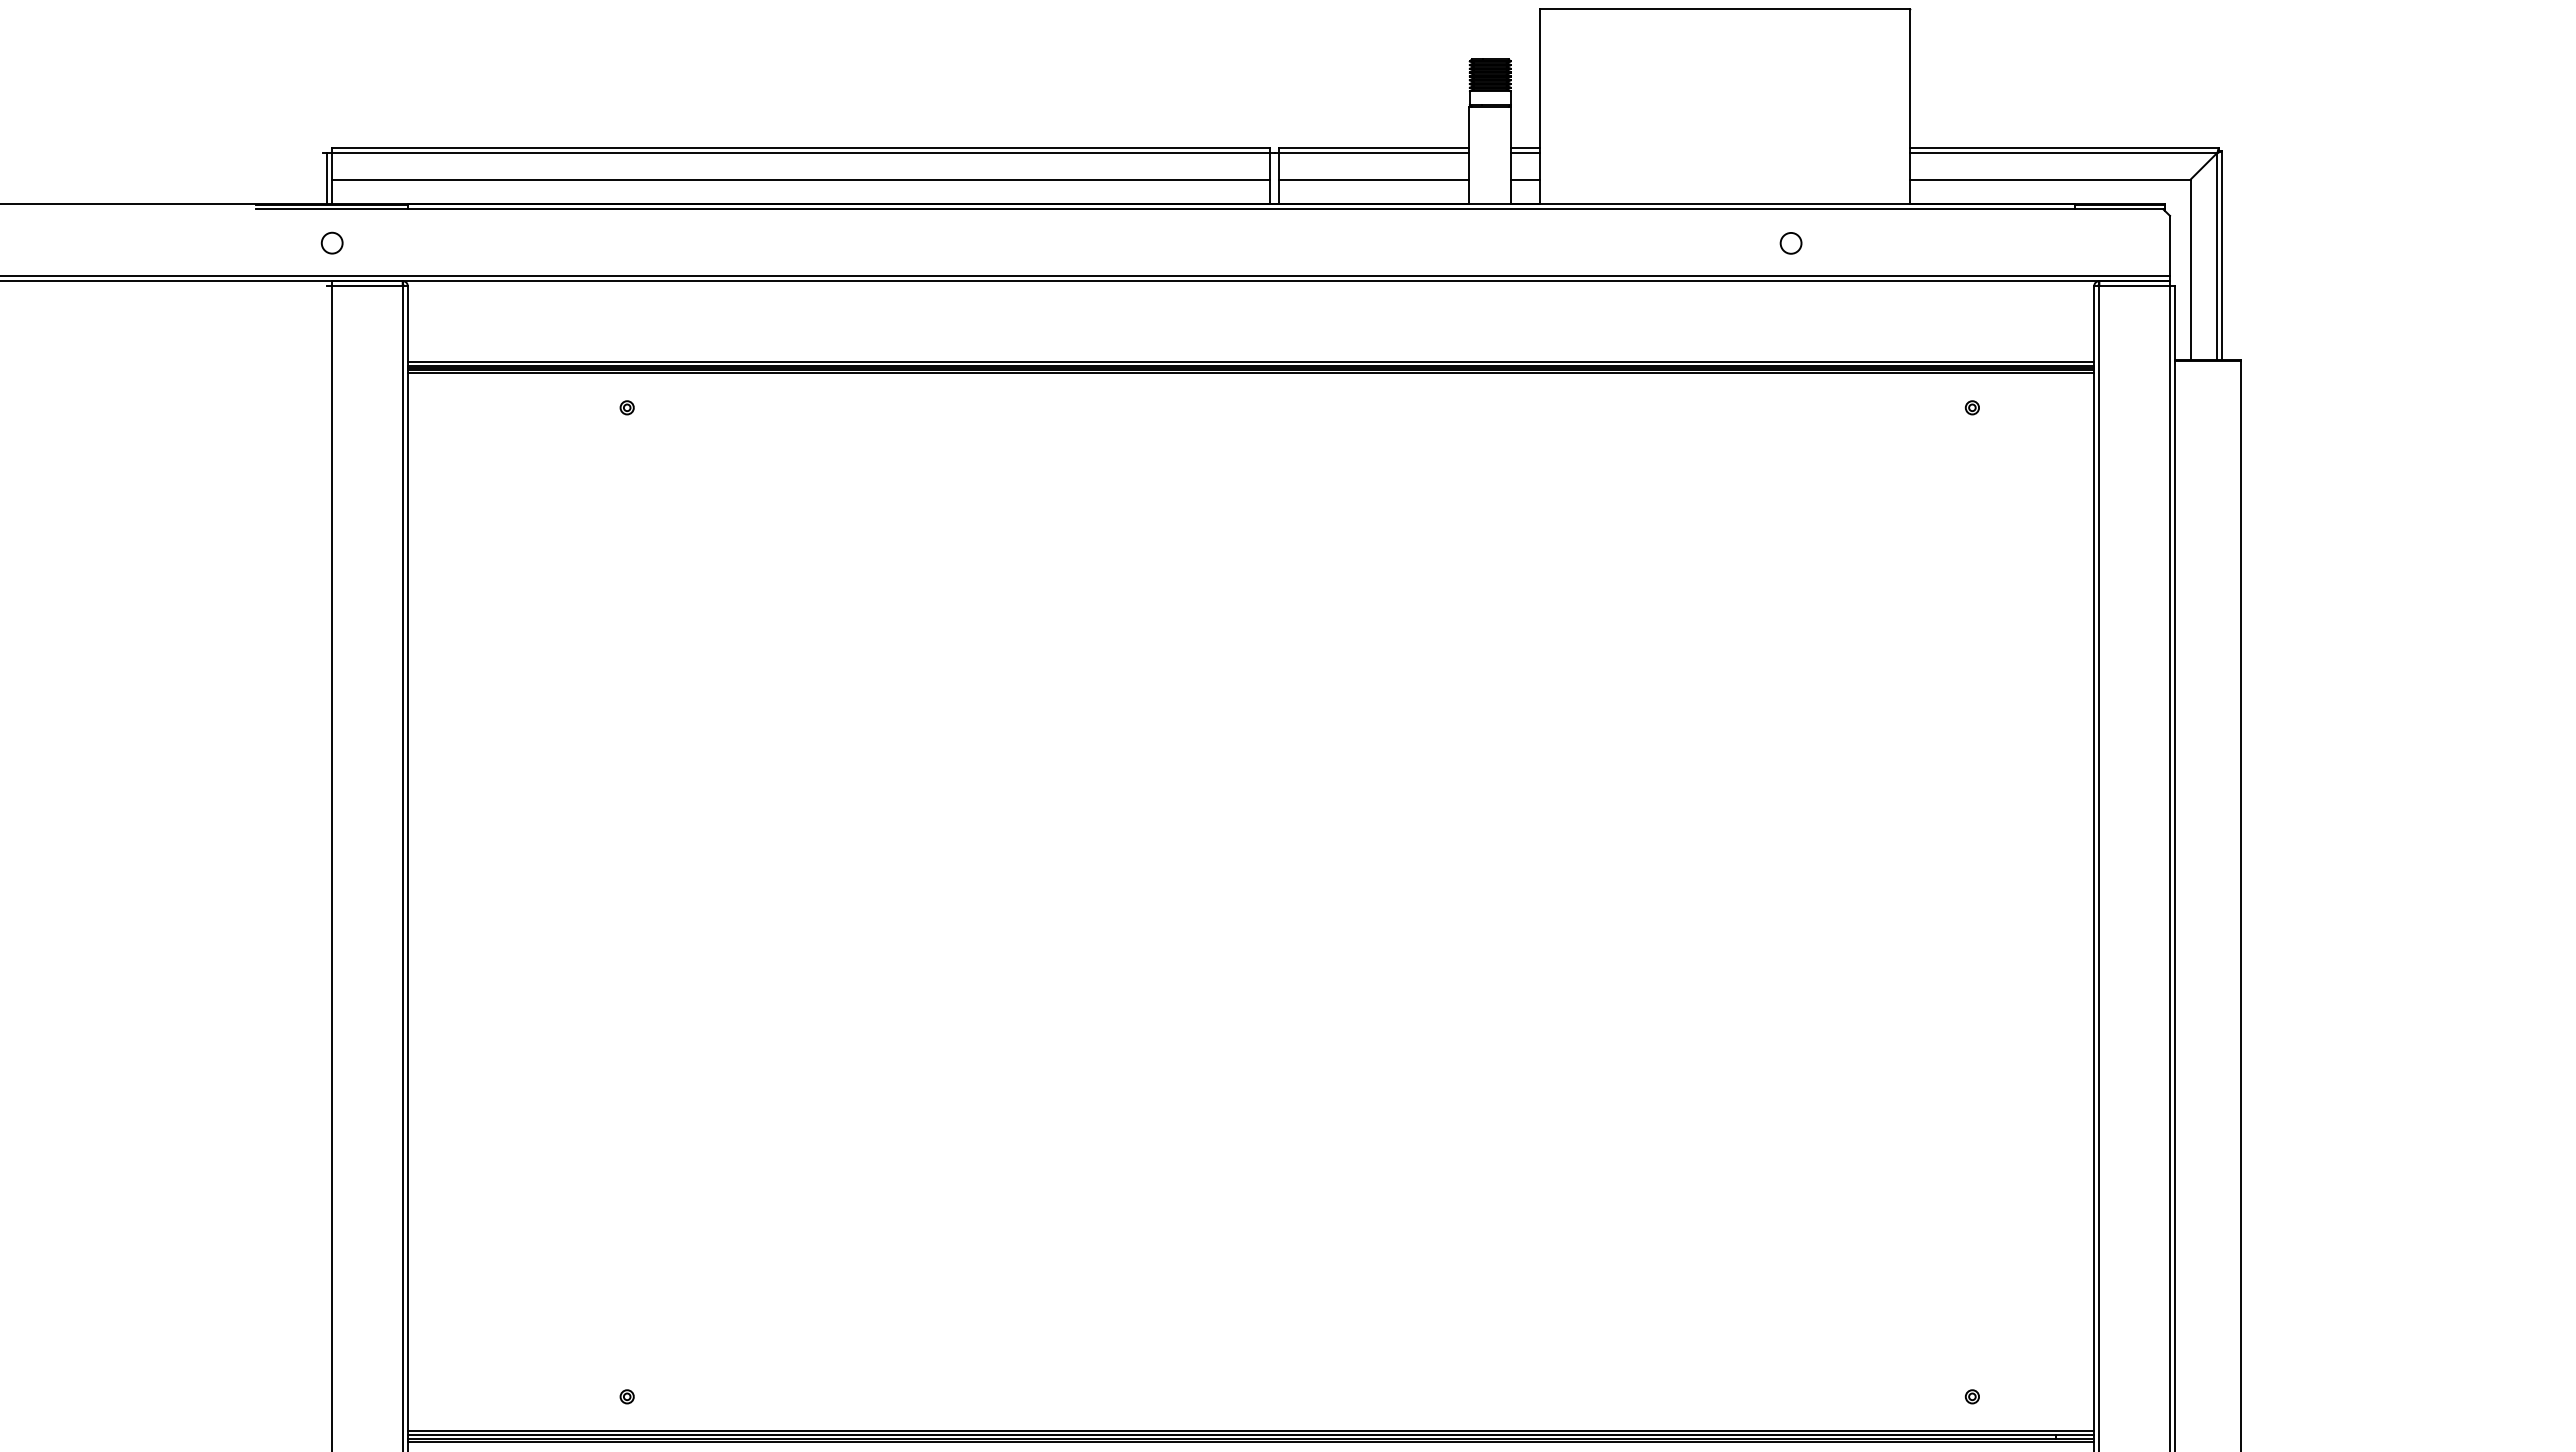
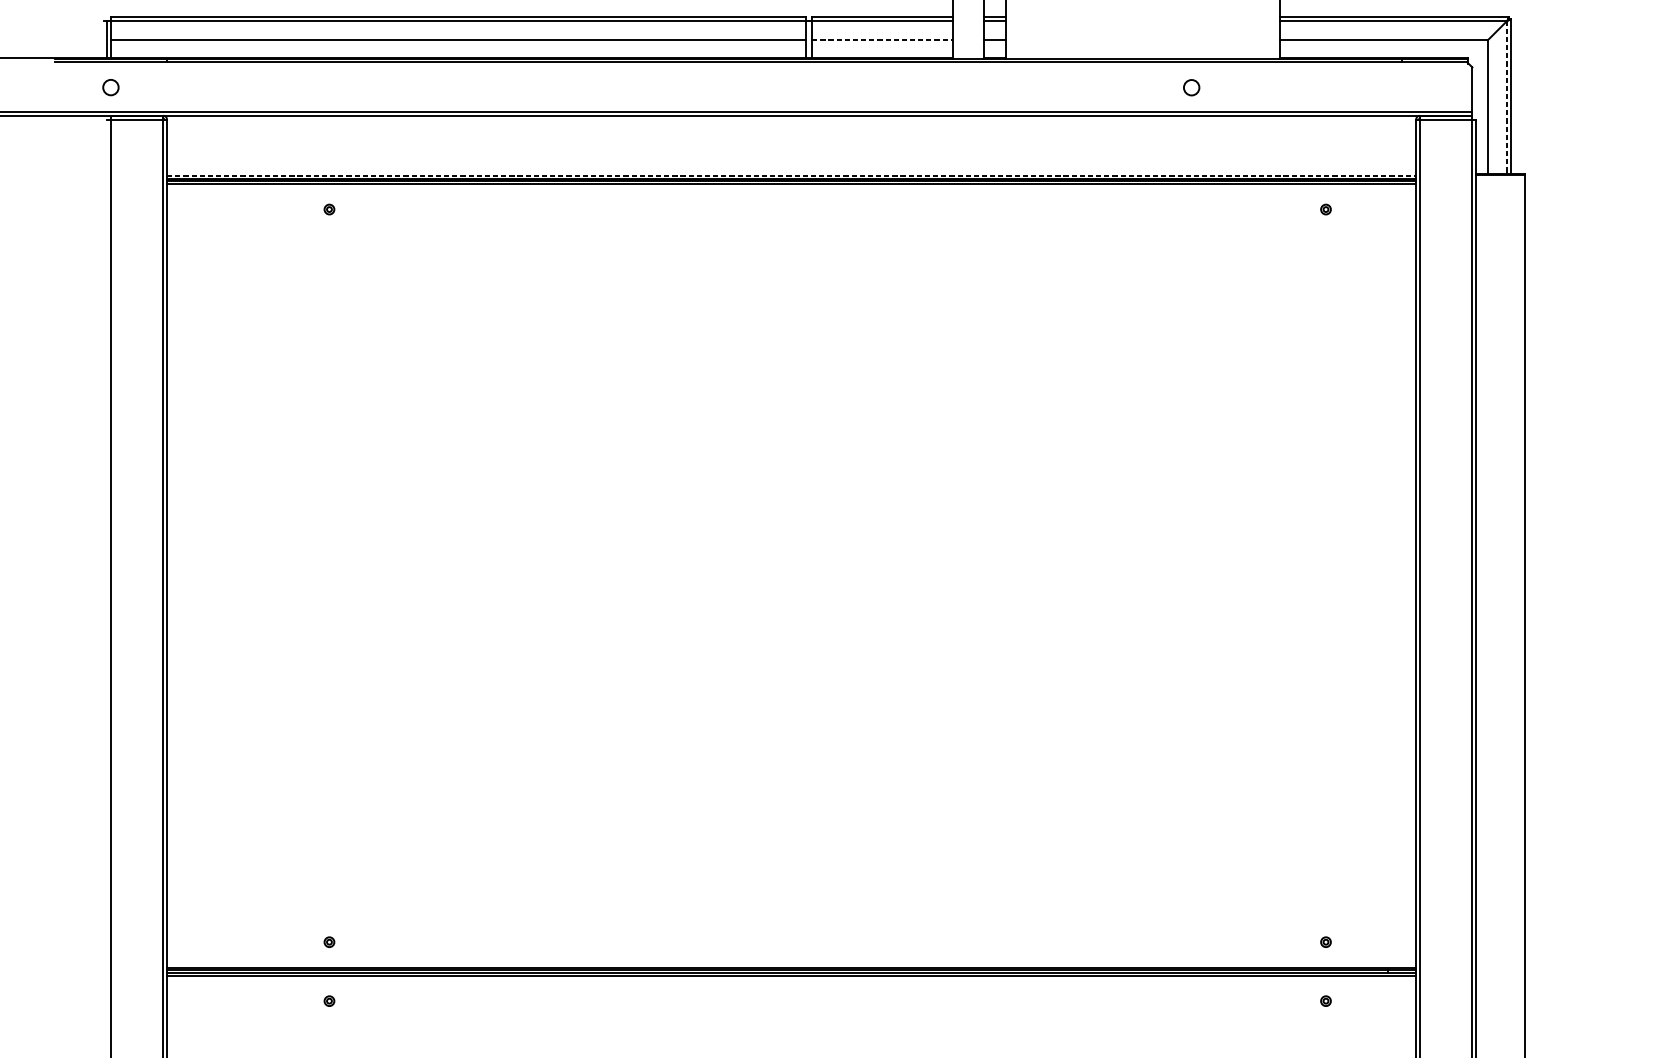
line: (1374, 179) -> (883, 40), solid -> dashed
line: (2217, 256) -> (1507, 97), solid -> dashed
line: (1251, 361) -> (791, 175), solid -> dashed

